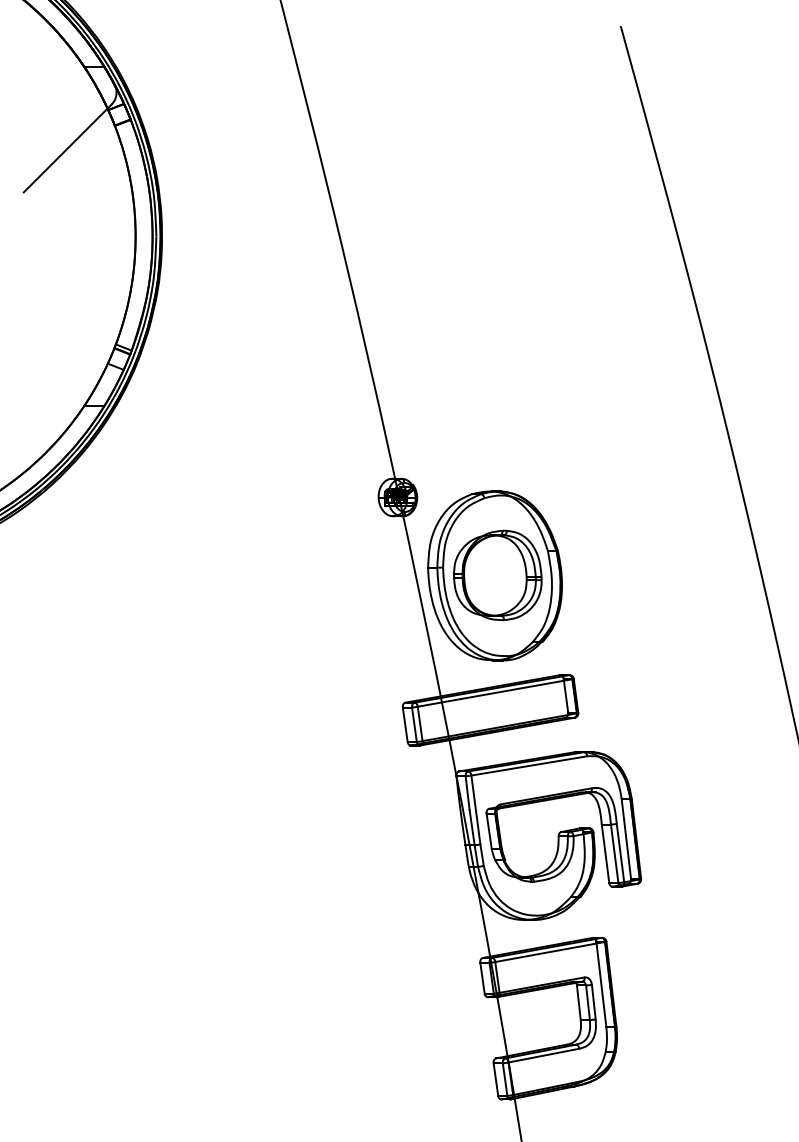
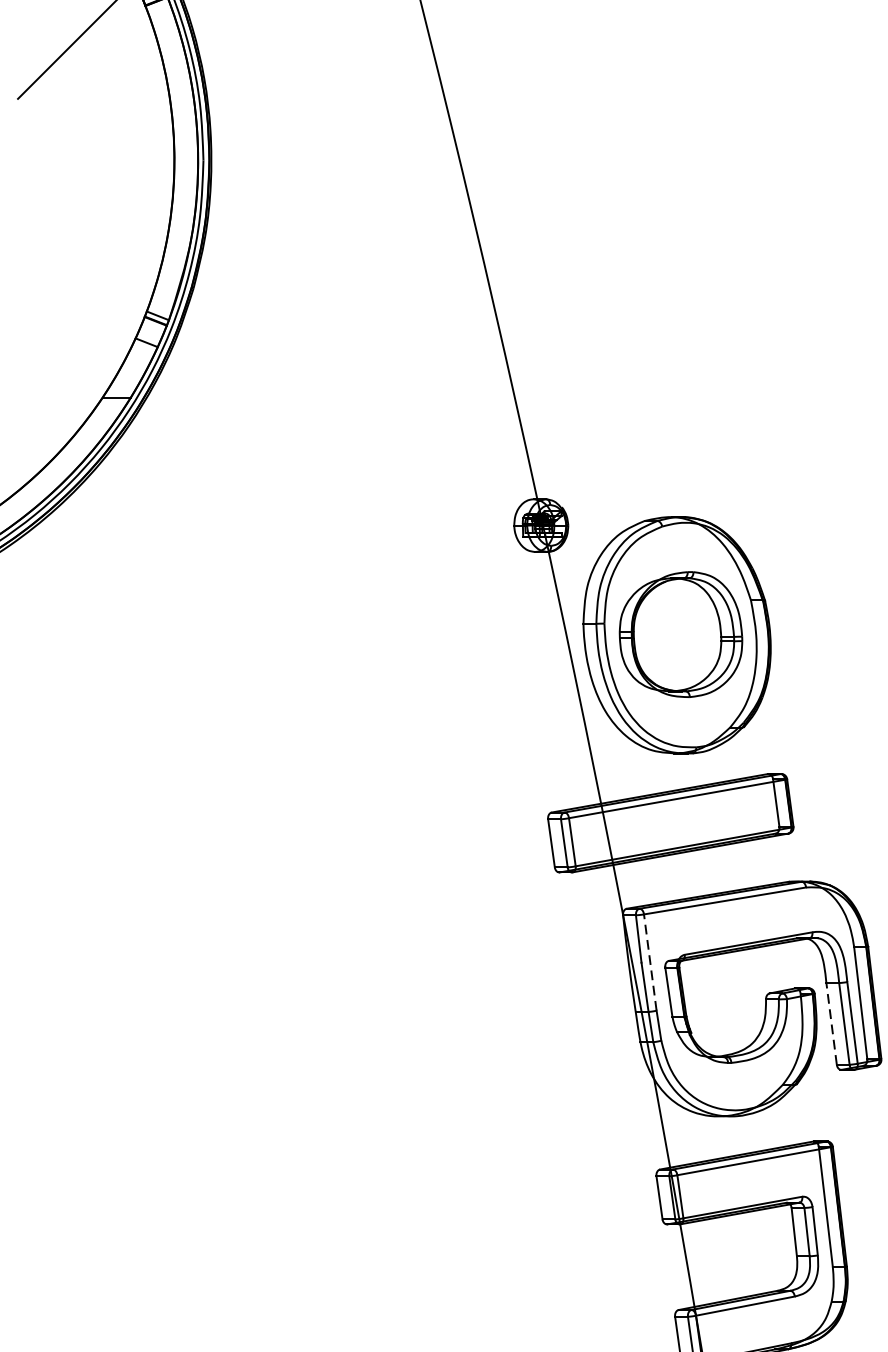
line: (475, 809) -> (649, 961), solid -> dashed
line: (605, 853) -> (831, 1023), solid -> dashed

